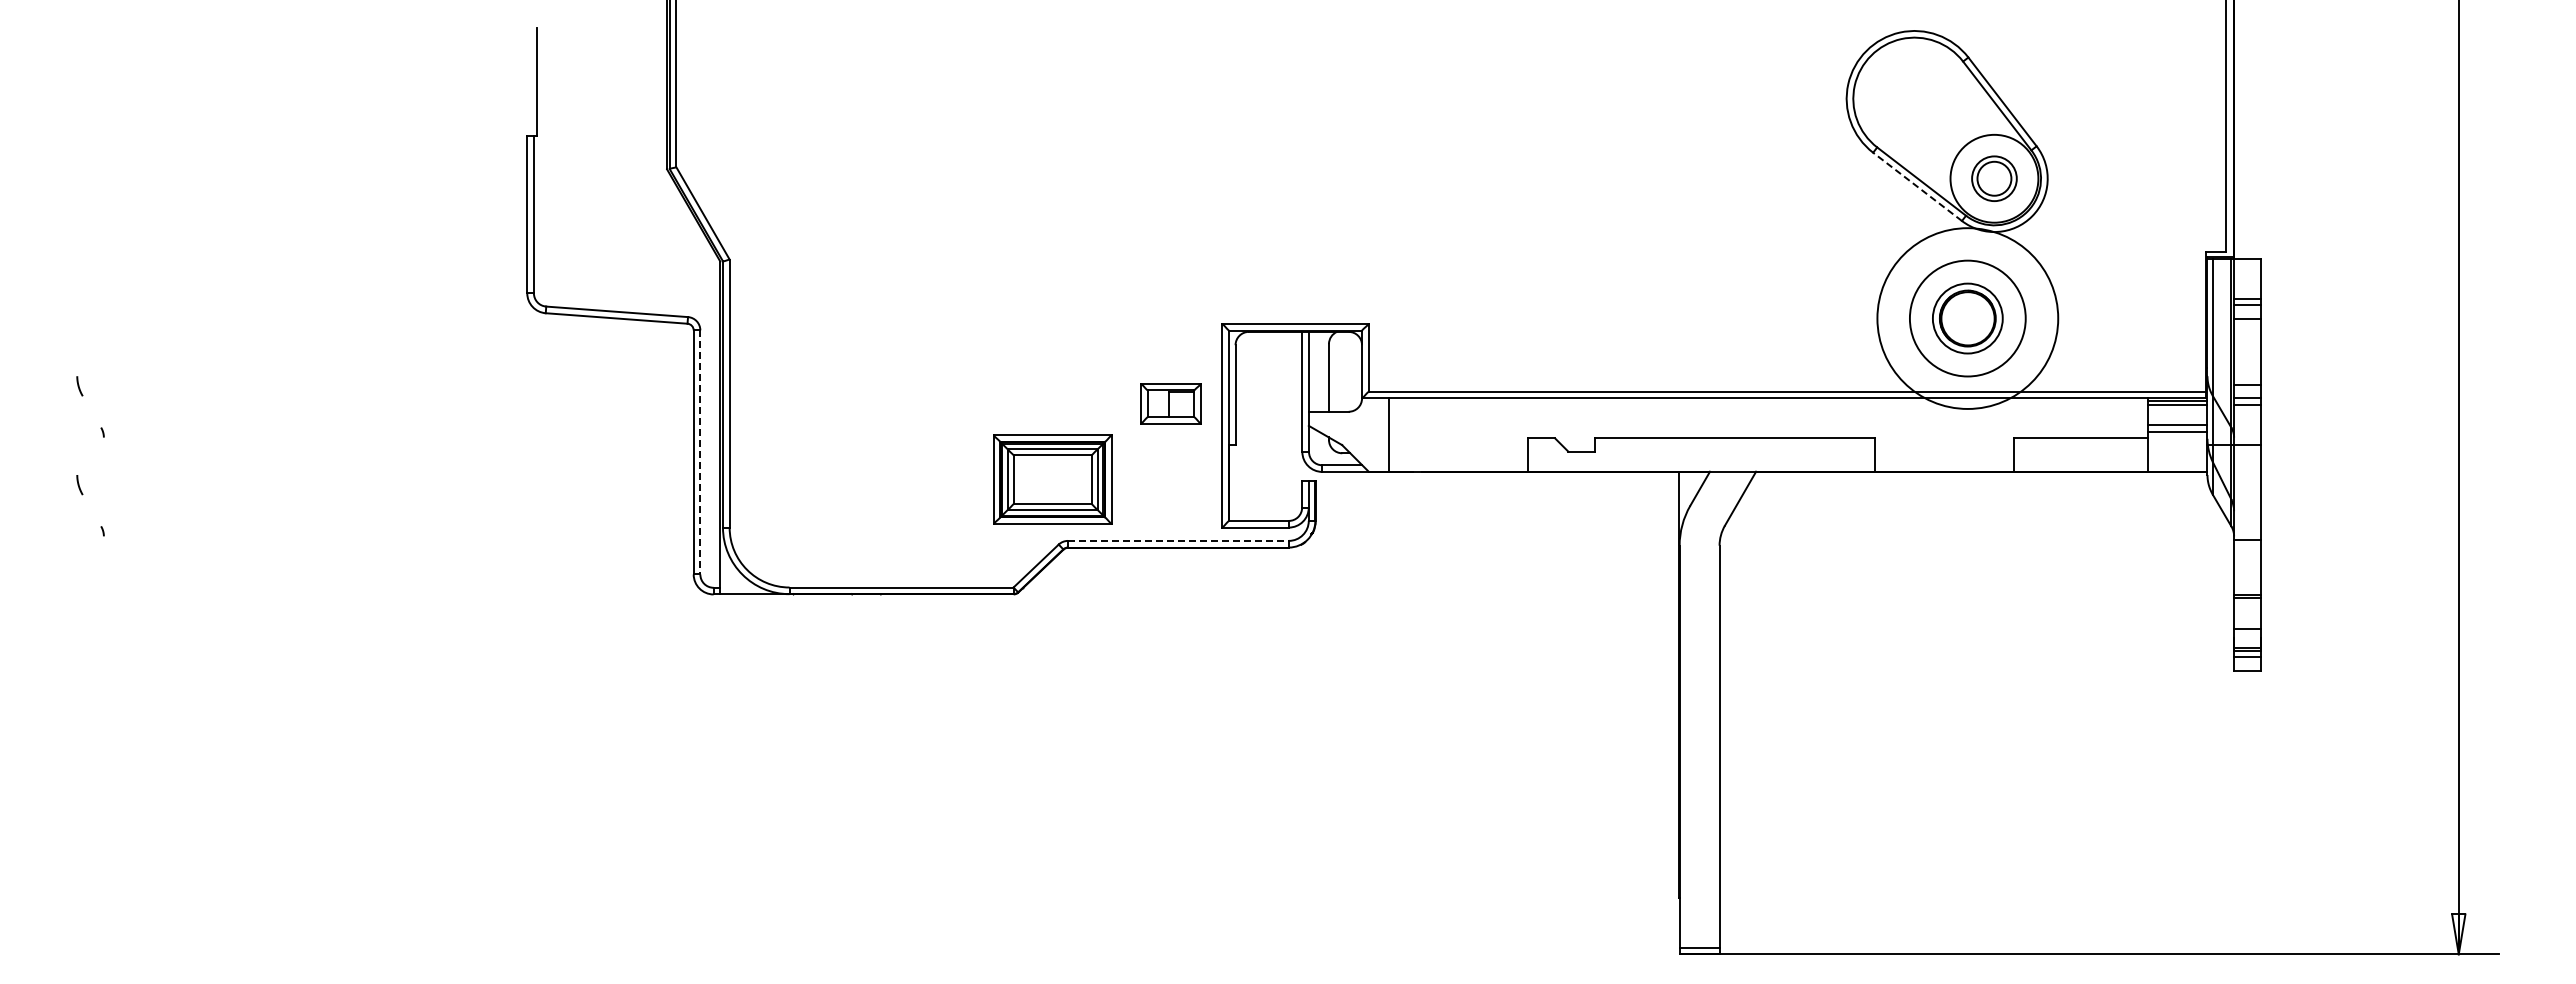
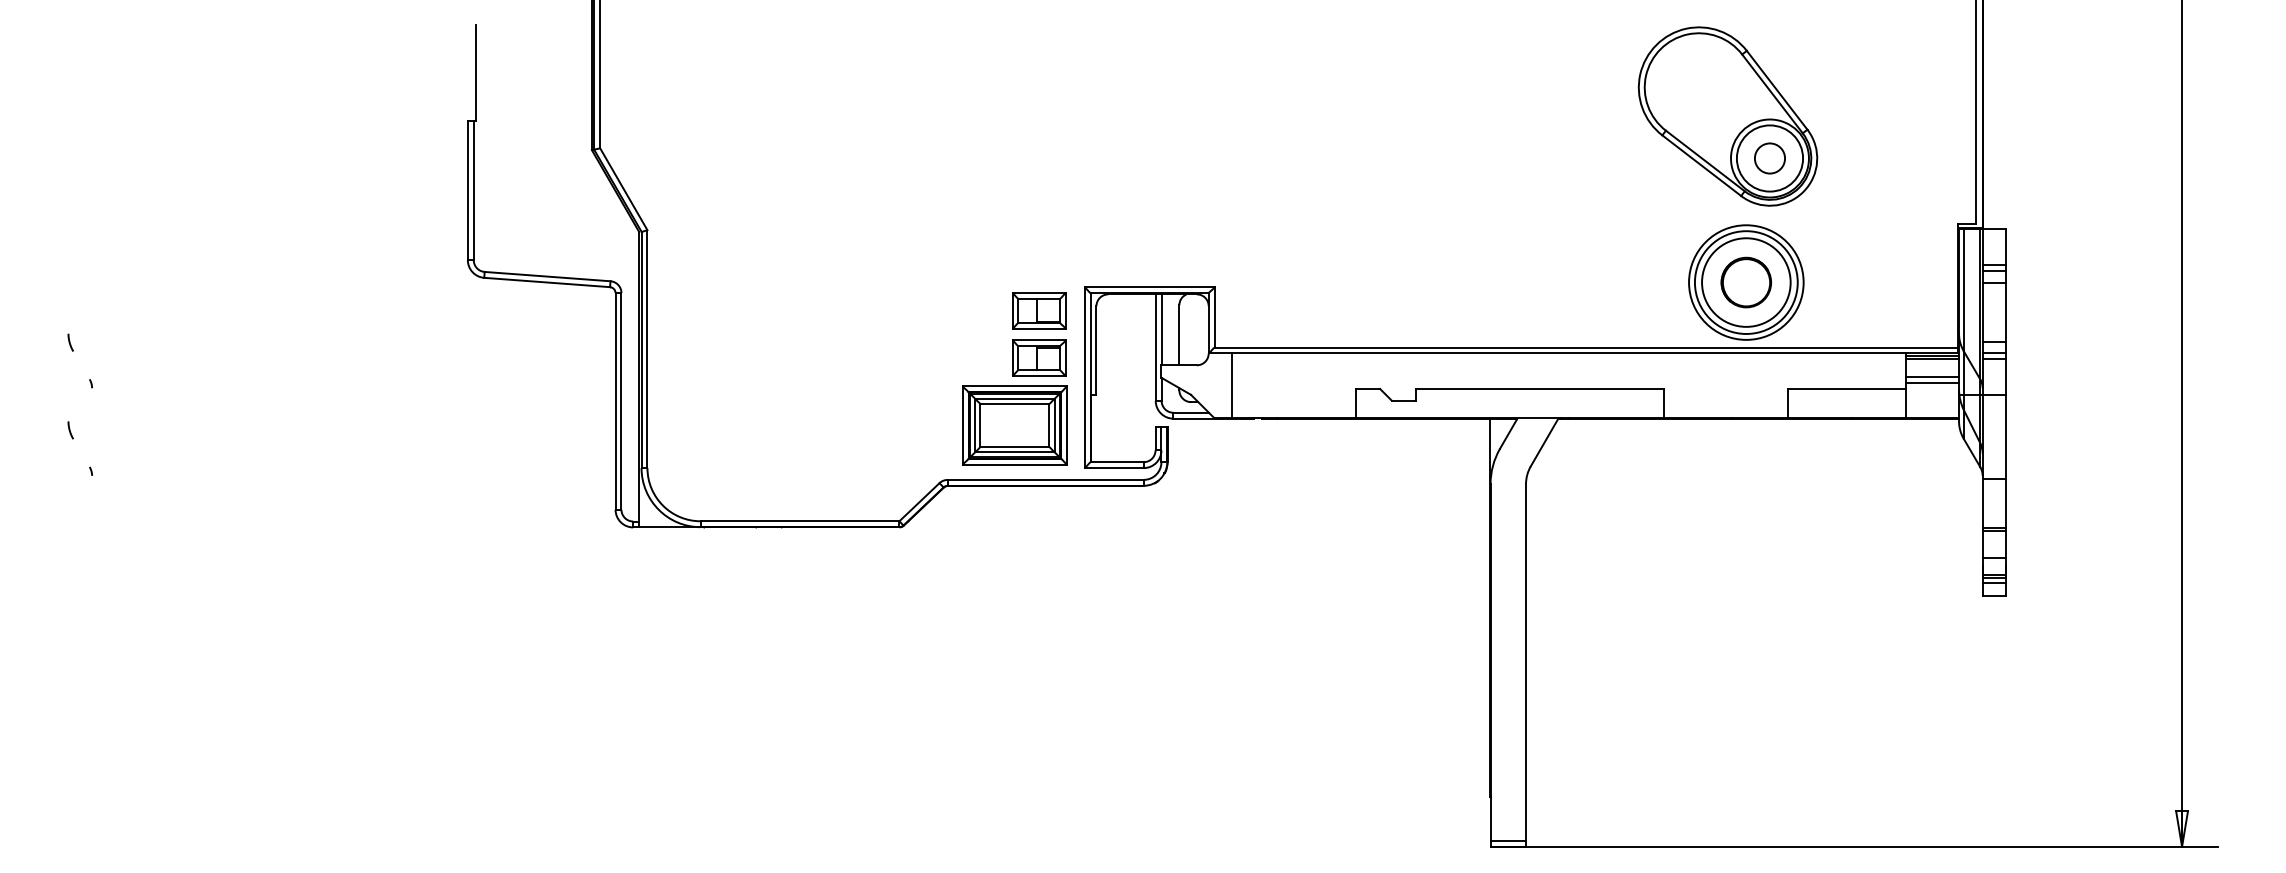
circle: (1994, 178) -> (1770, 158), size x1.67
line: (1917, 186) -> (1701, 165), dashed -> solid
circle: (1967, 318) -> (1746, 282), size x0.71
circle: (1967, 318) -> (1746, 282), size x1.43
part: (1170, 350) -> (1038, 310), added
line: (700, 452) -> (621, 401), dashed -> solid
part: (1052, 479) -> (1014, 425), moved
line: (1178, 540) -> (1045, 479), dashed -> solid

